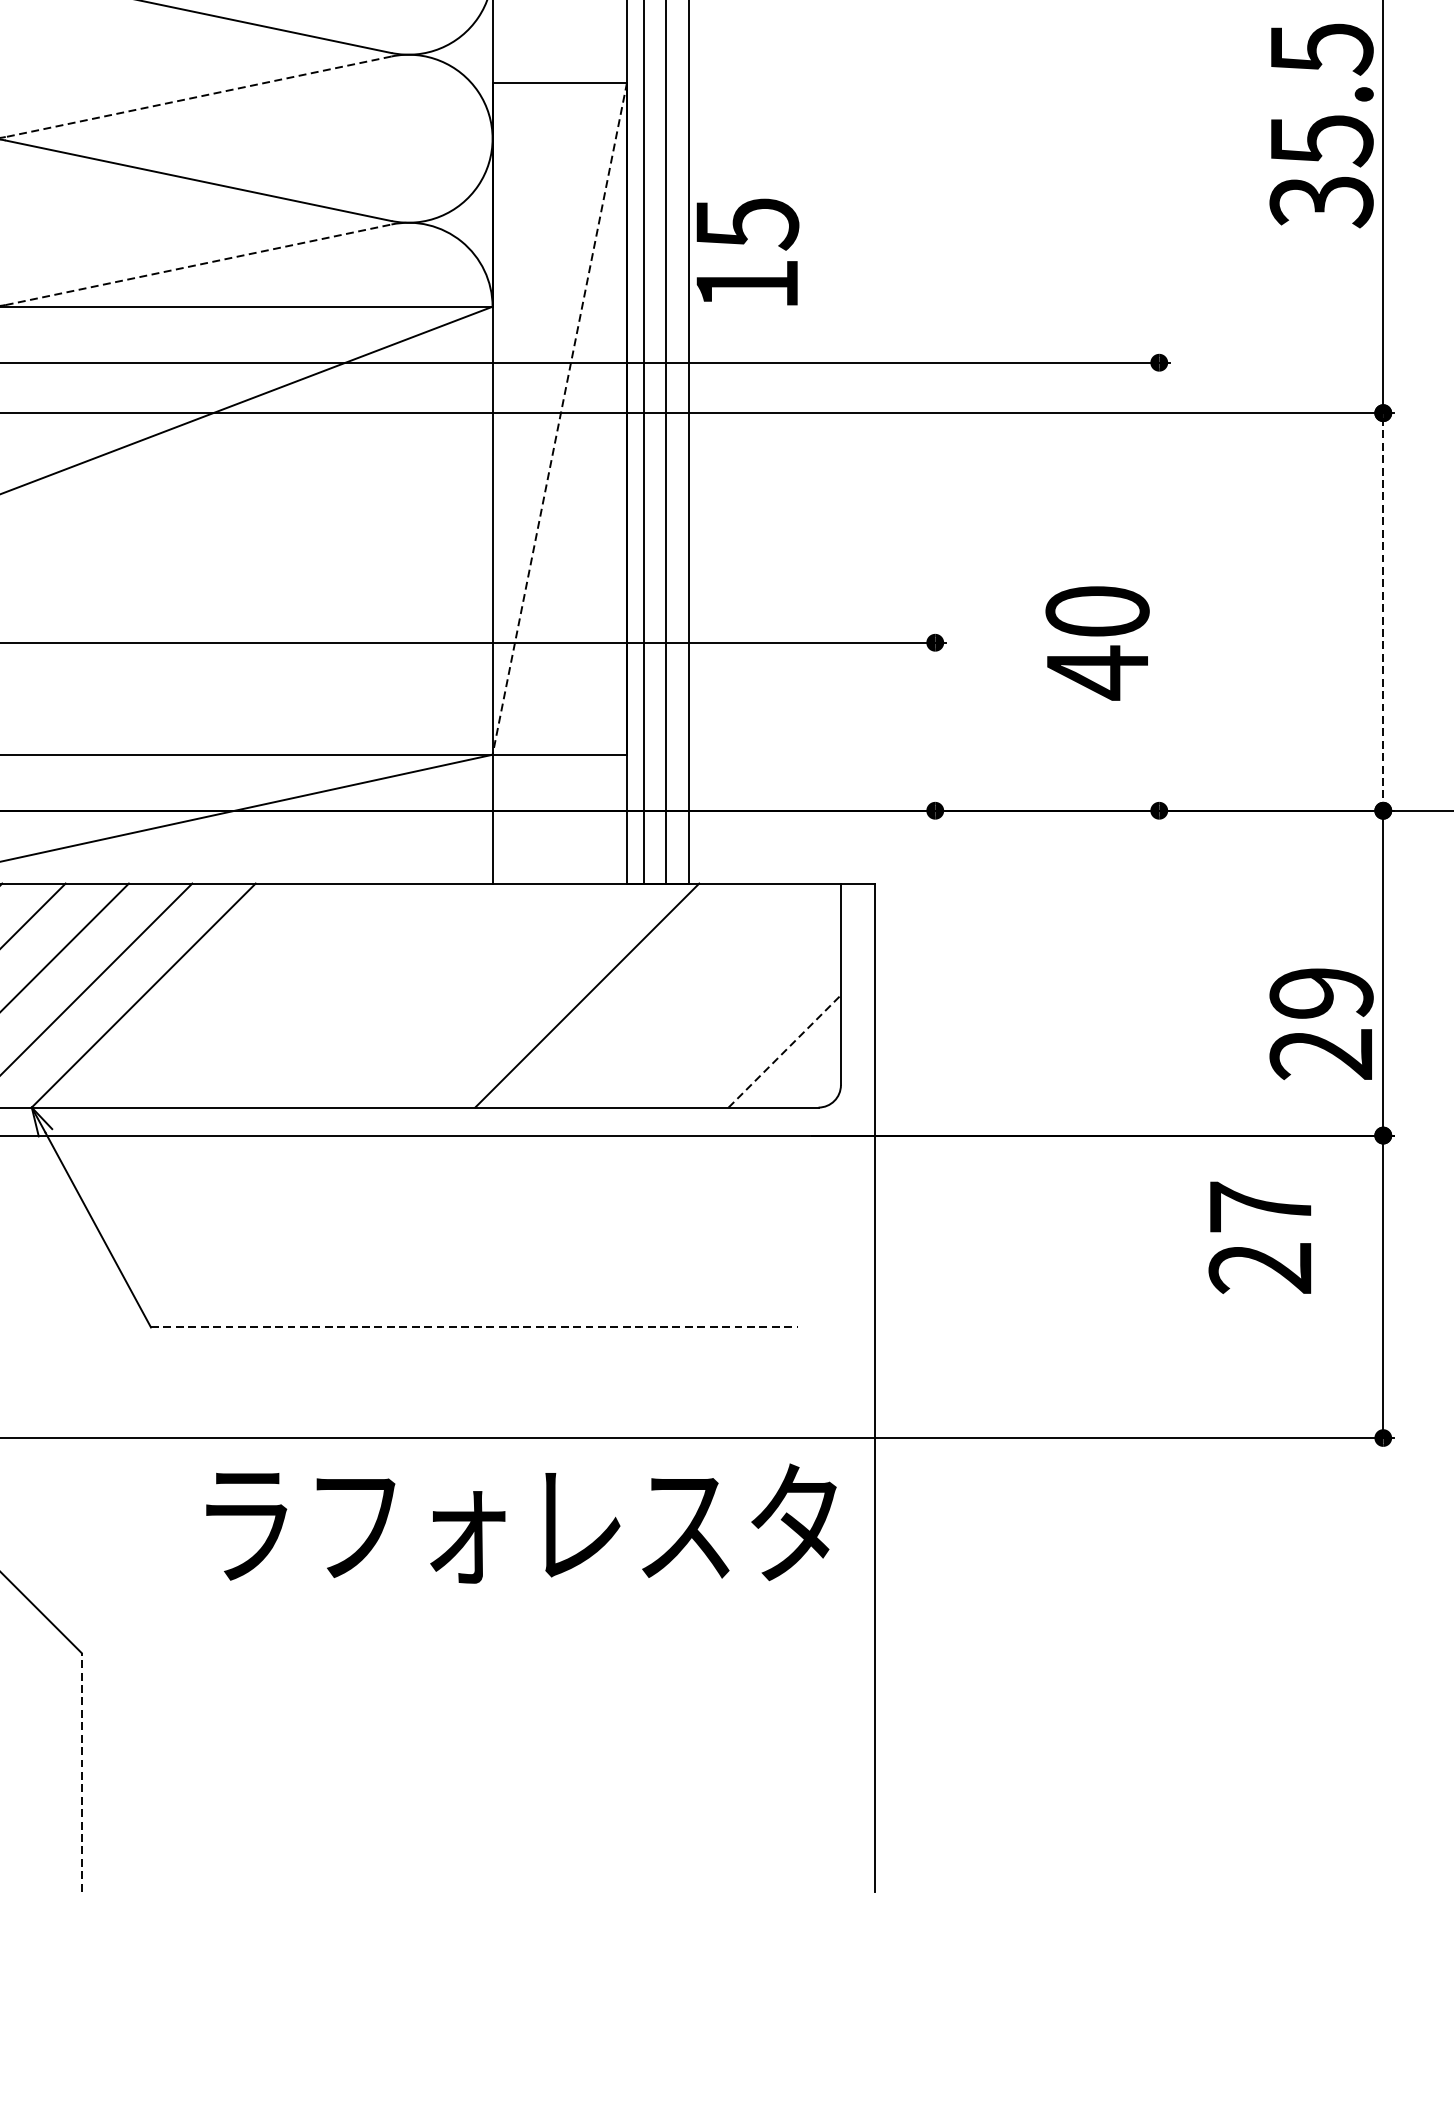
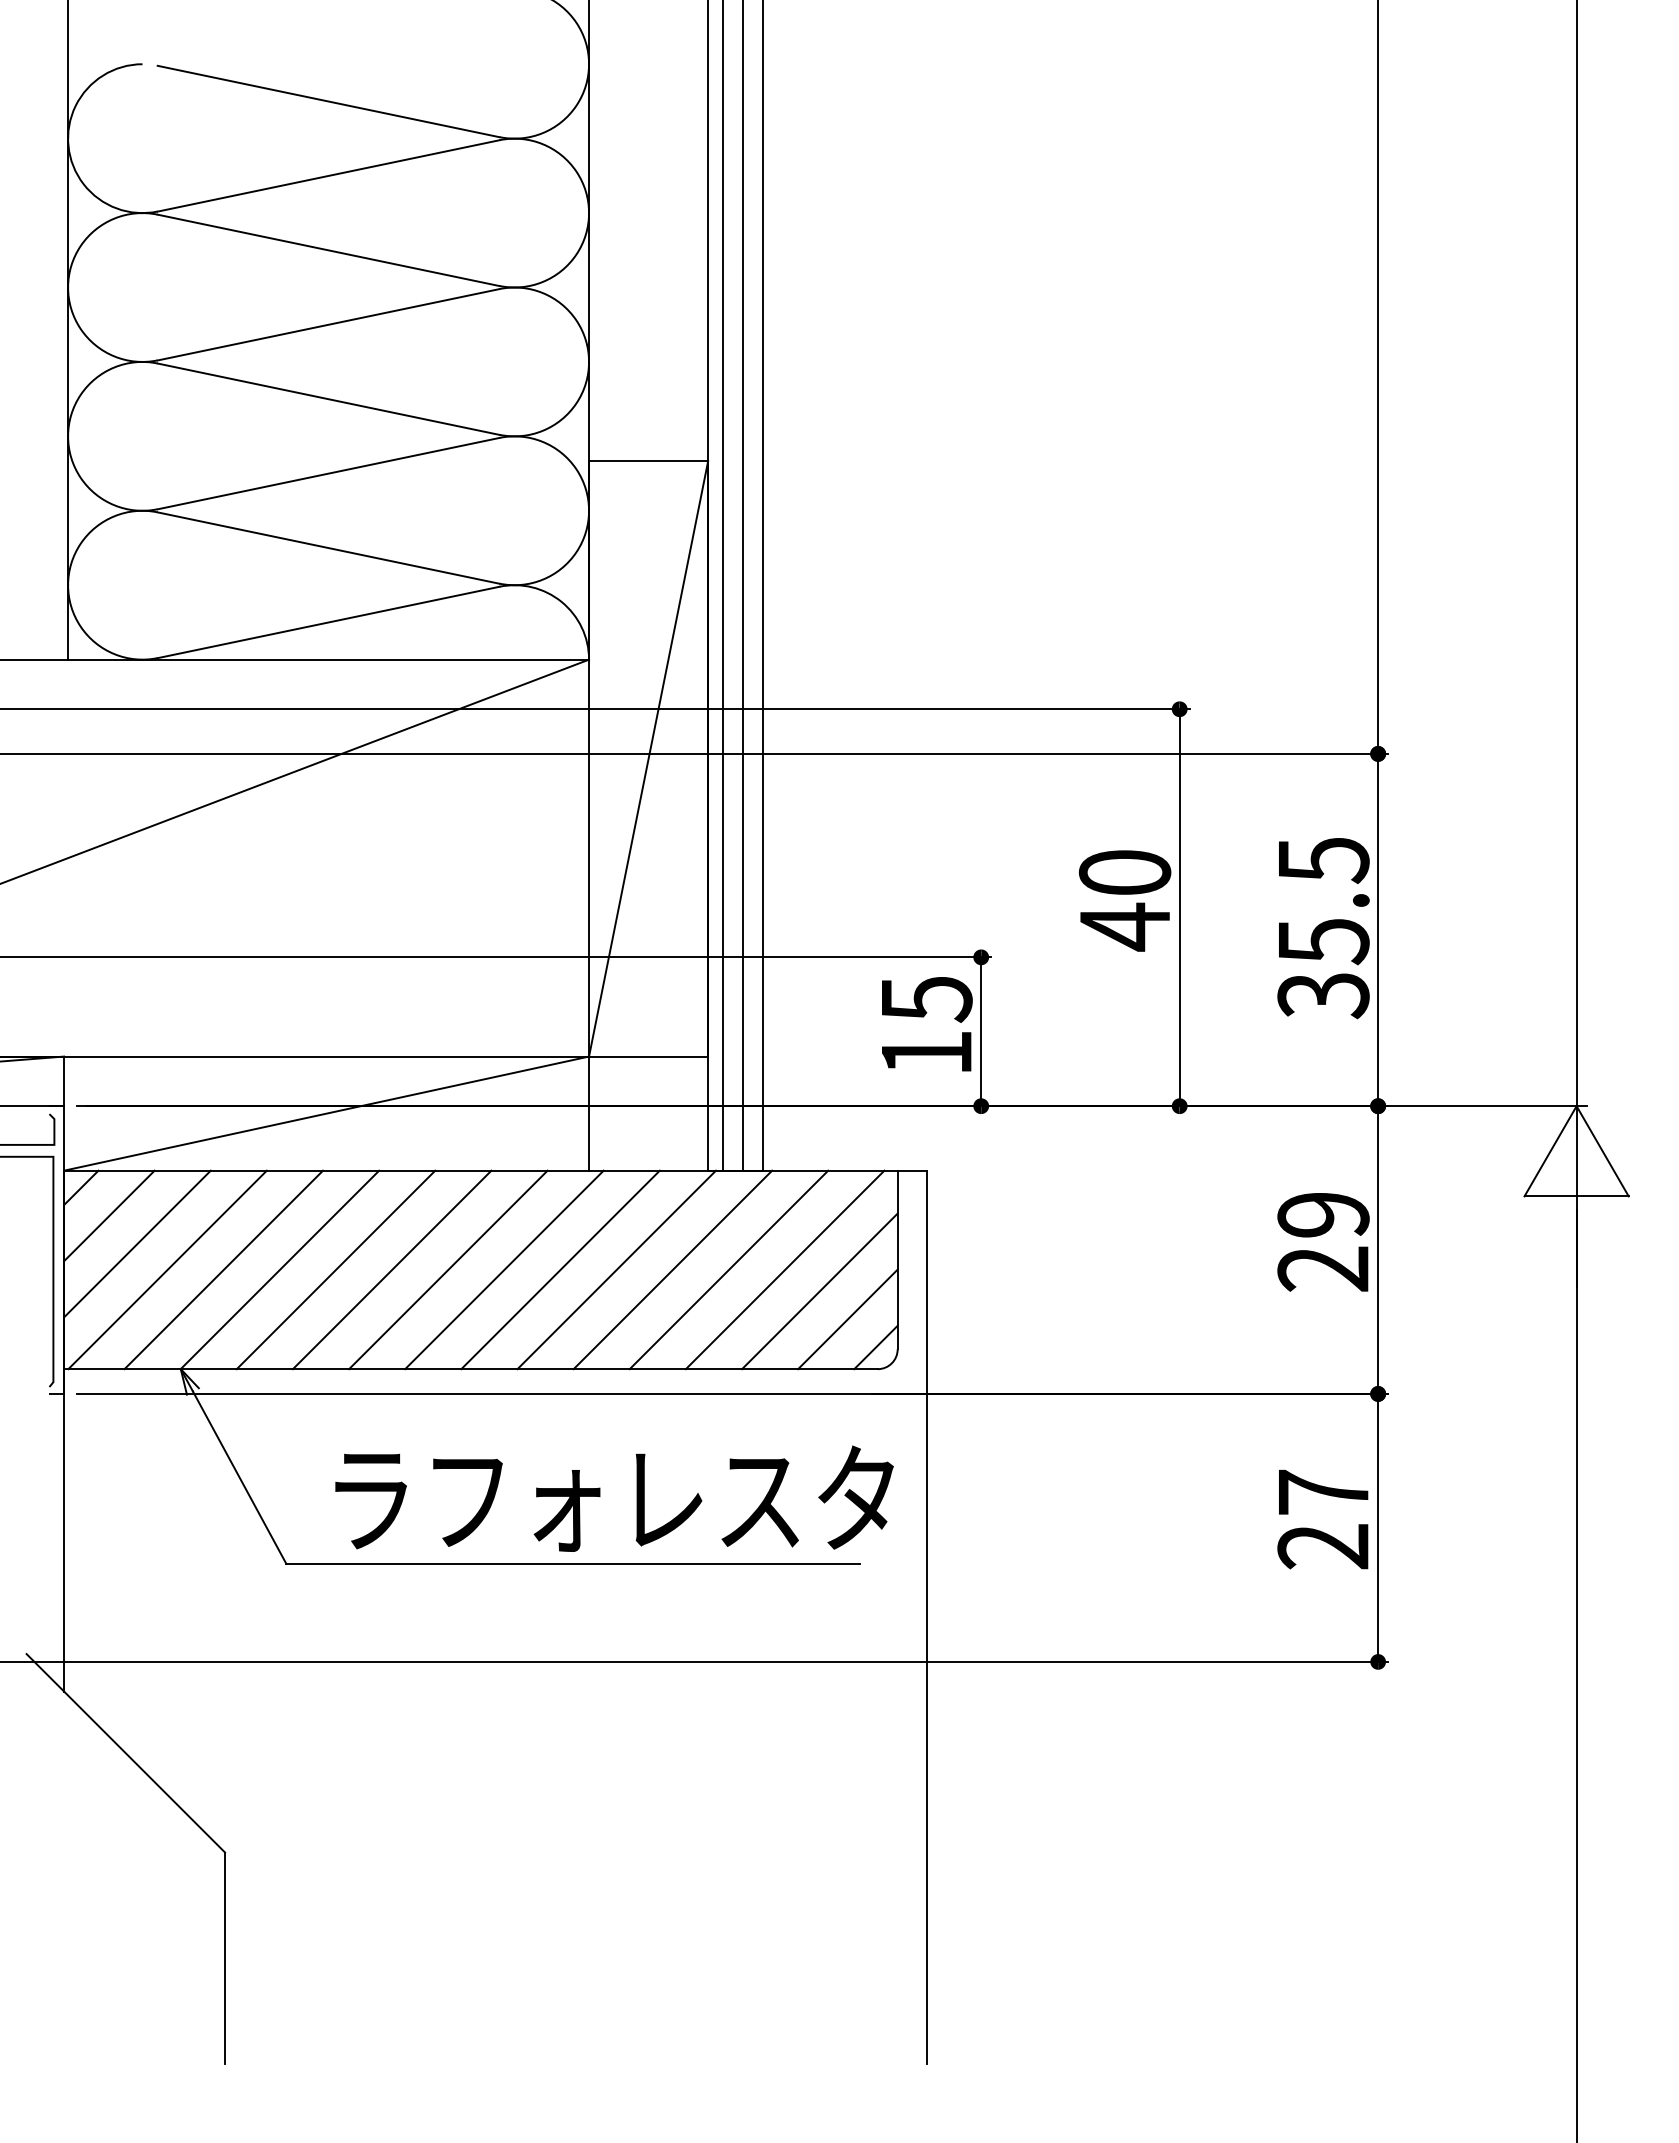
line: (198, 96) -> (328, 473), dashed -> solid
text: (1321, 125) -> (1323, 928), moved
text: (748, 252) -> (927, 1024), moved
line: (198, 264) -> (328, 622), dashed -> solid
line: (559, 418) -> (648, 758), dashed -> solid
line: (1159, 586) -> (1179, 907), added
line: (1383, 611) -> (1378, 929), dashed -> solid
text: (1098, 642) -> (1125, 900), moved
line: (935, 726) -> (981, 1031), added
line: (206, 995) -> (335, 1269), added
line: (269, 995) -> (391, 1269), added
line: (333, 995) -> (448, 1269), added
line: (397, 995) -> (504, 1269), added
line: (460, 995) -> (560, 1269), added
line: (523, 995) -> (616, 1269), added
line: (650, 995) -> (728, 1269), added
line: (713, 995) -> (784, 1269), added
line: (752, 1019) -> (819, 1291), added
text: (1321, 1024) -> (1323, 1242), moved
line: (785, 1051) -> (848, 1319), dashed -> solid
line: (815, 1083) -> (875, 1347), added
text: (1259, 1237) -> (1322, 1519), moved
line: (473, 1326) -> (572, 1563), dashed -> solid
text: (521, 1523) -> (614, 1498), moved
line: (82, 1772) -> (225, 1958), dashed -> solid

